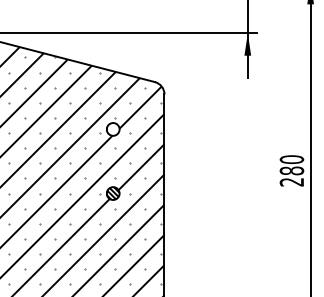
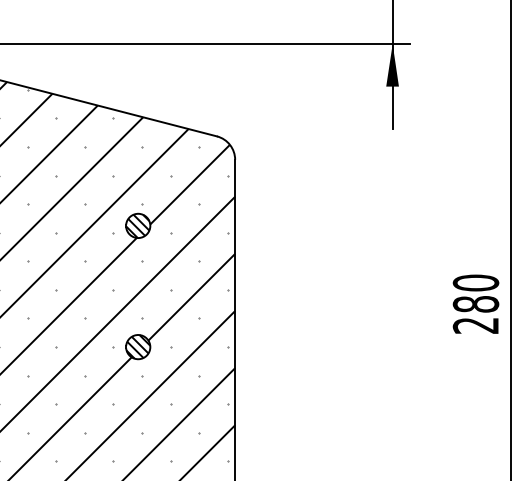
hatch: (112, 129) -> (136, 226), added

